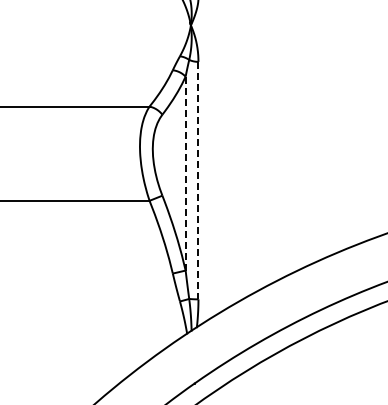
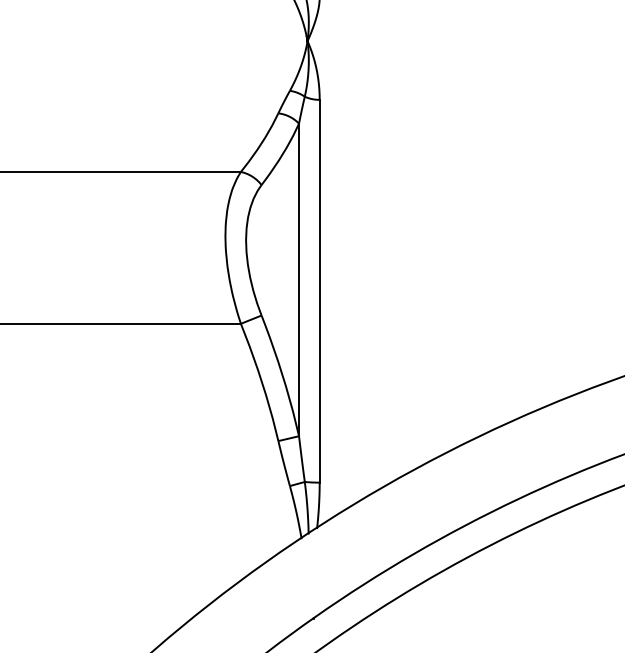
line: (185, 173) -> (298, 279), dashed -> solid
line: (198, 180) -> (319, 291), dashed -> solid

